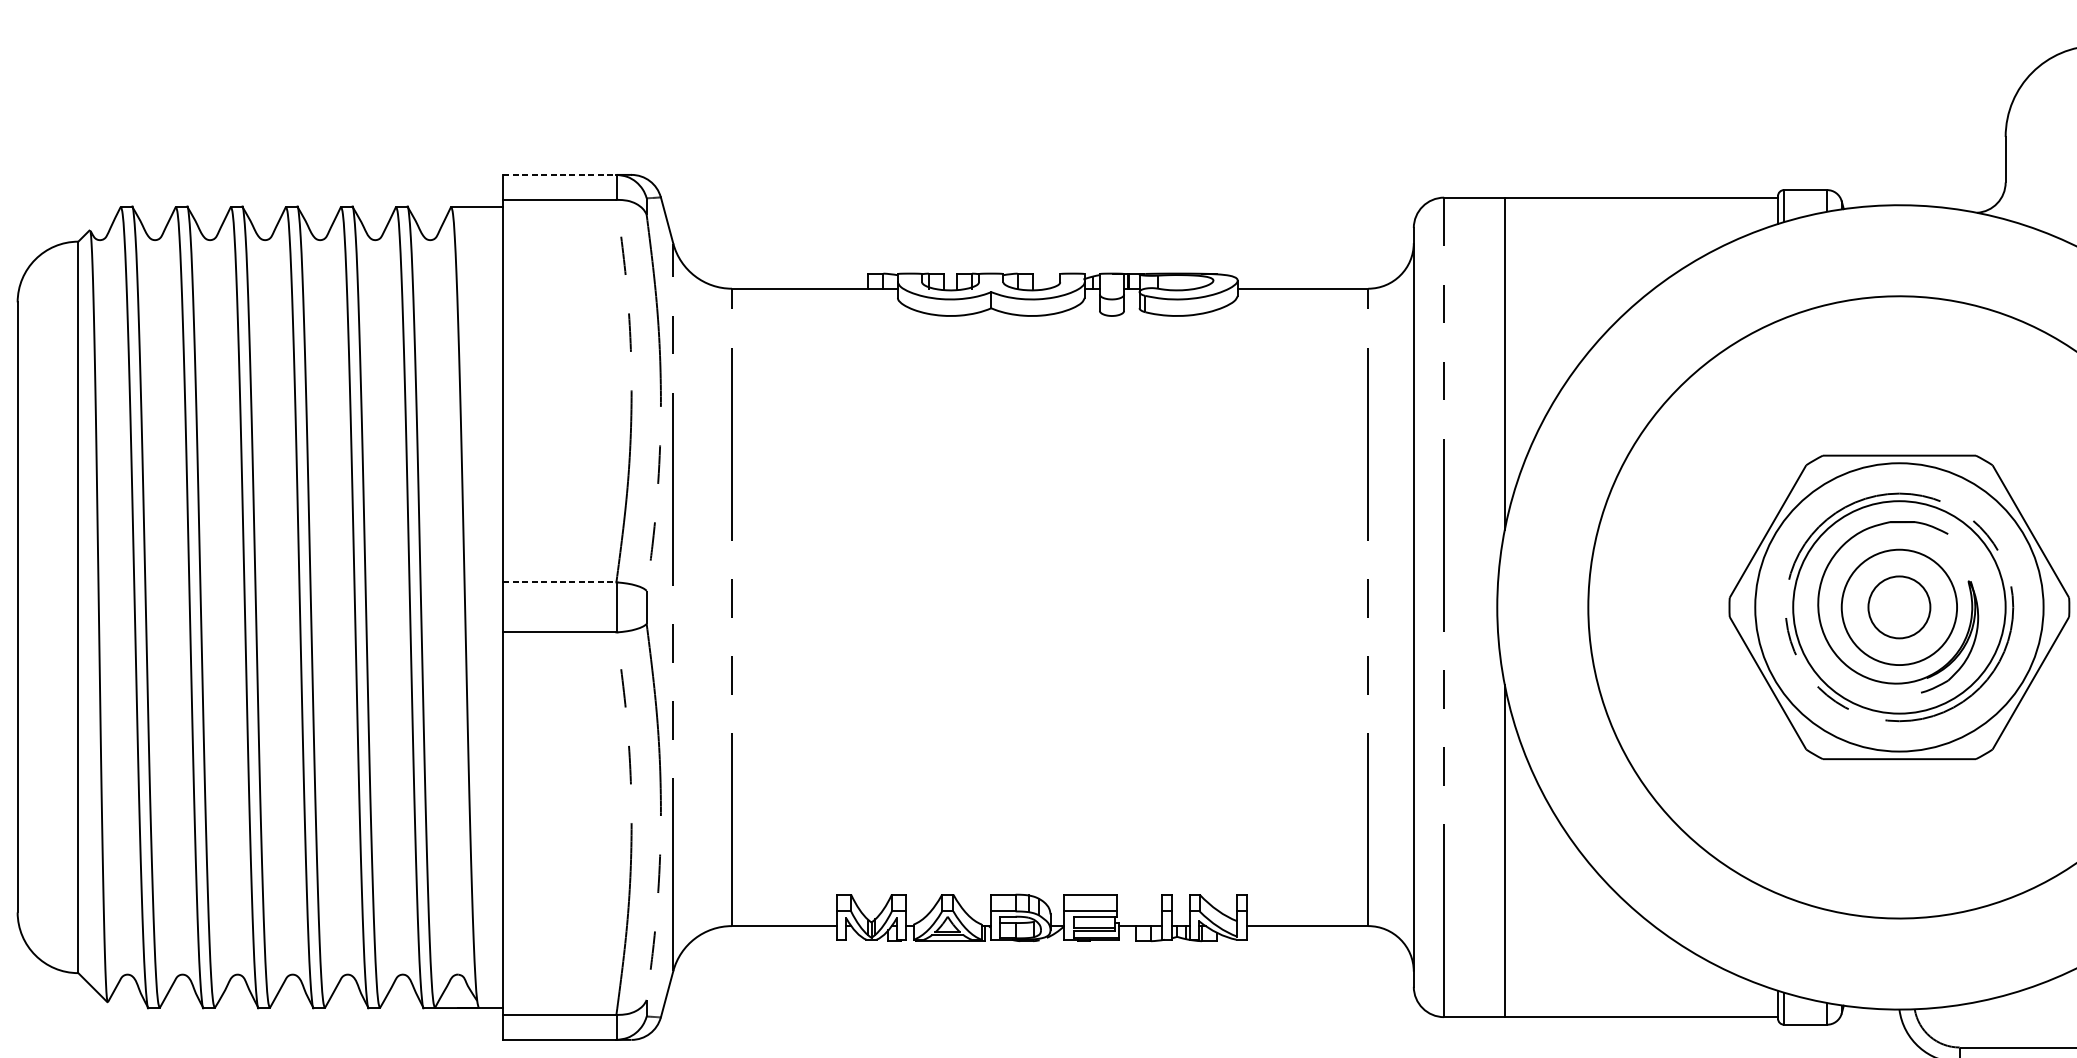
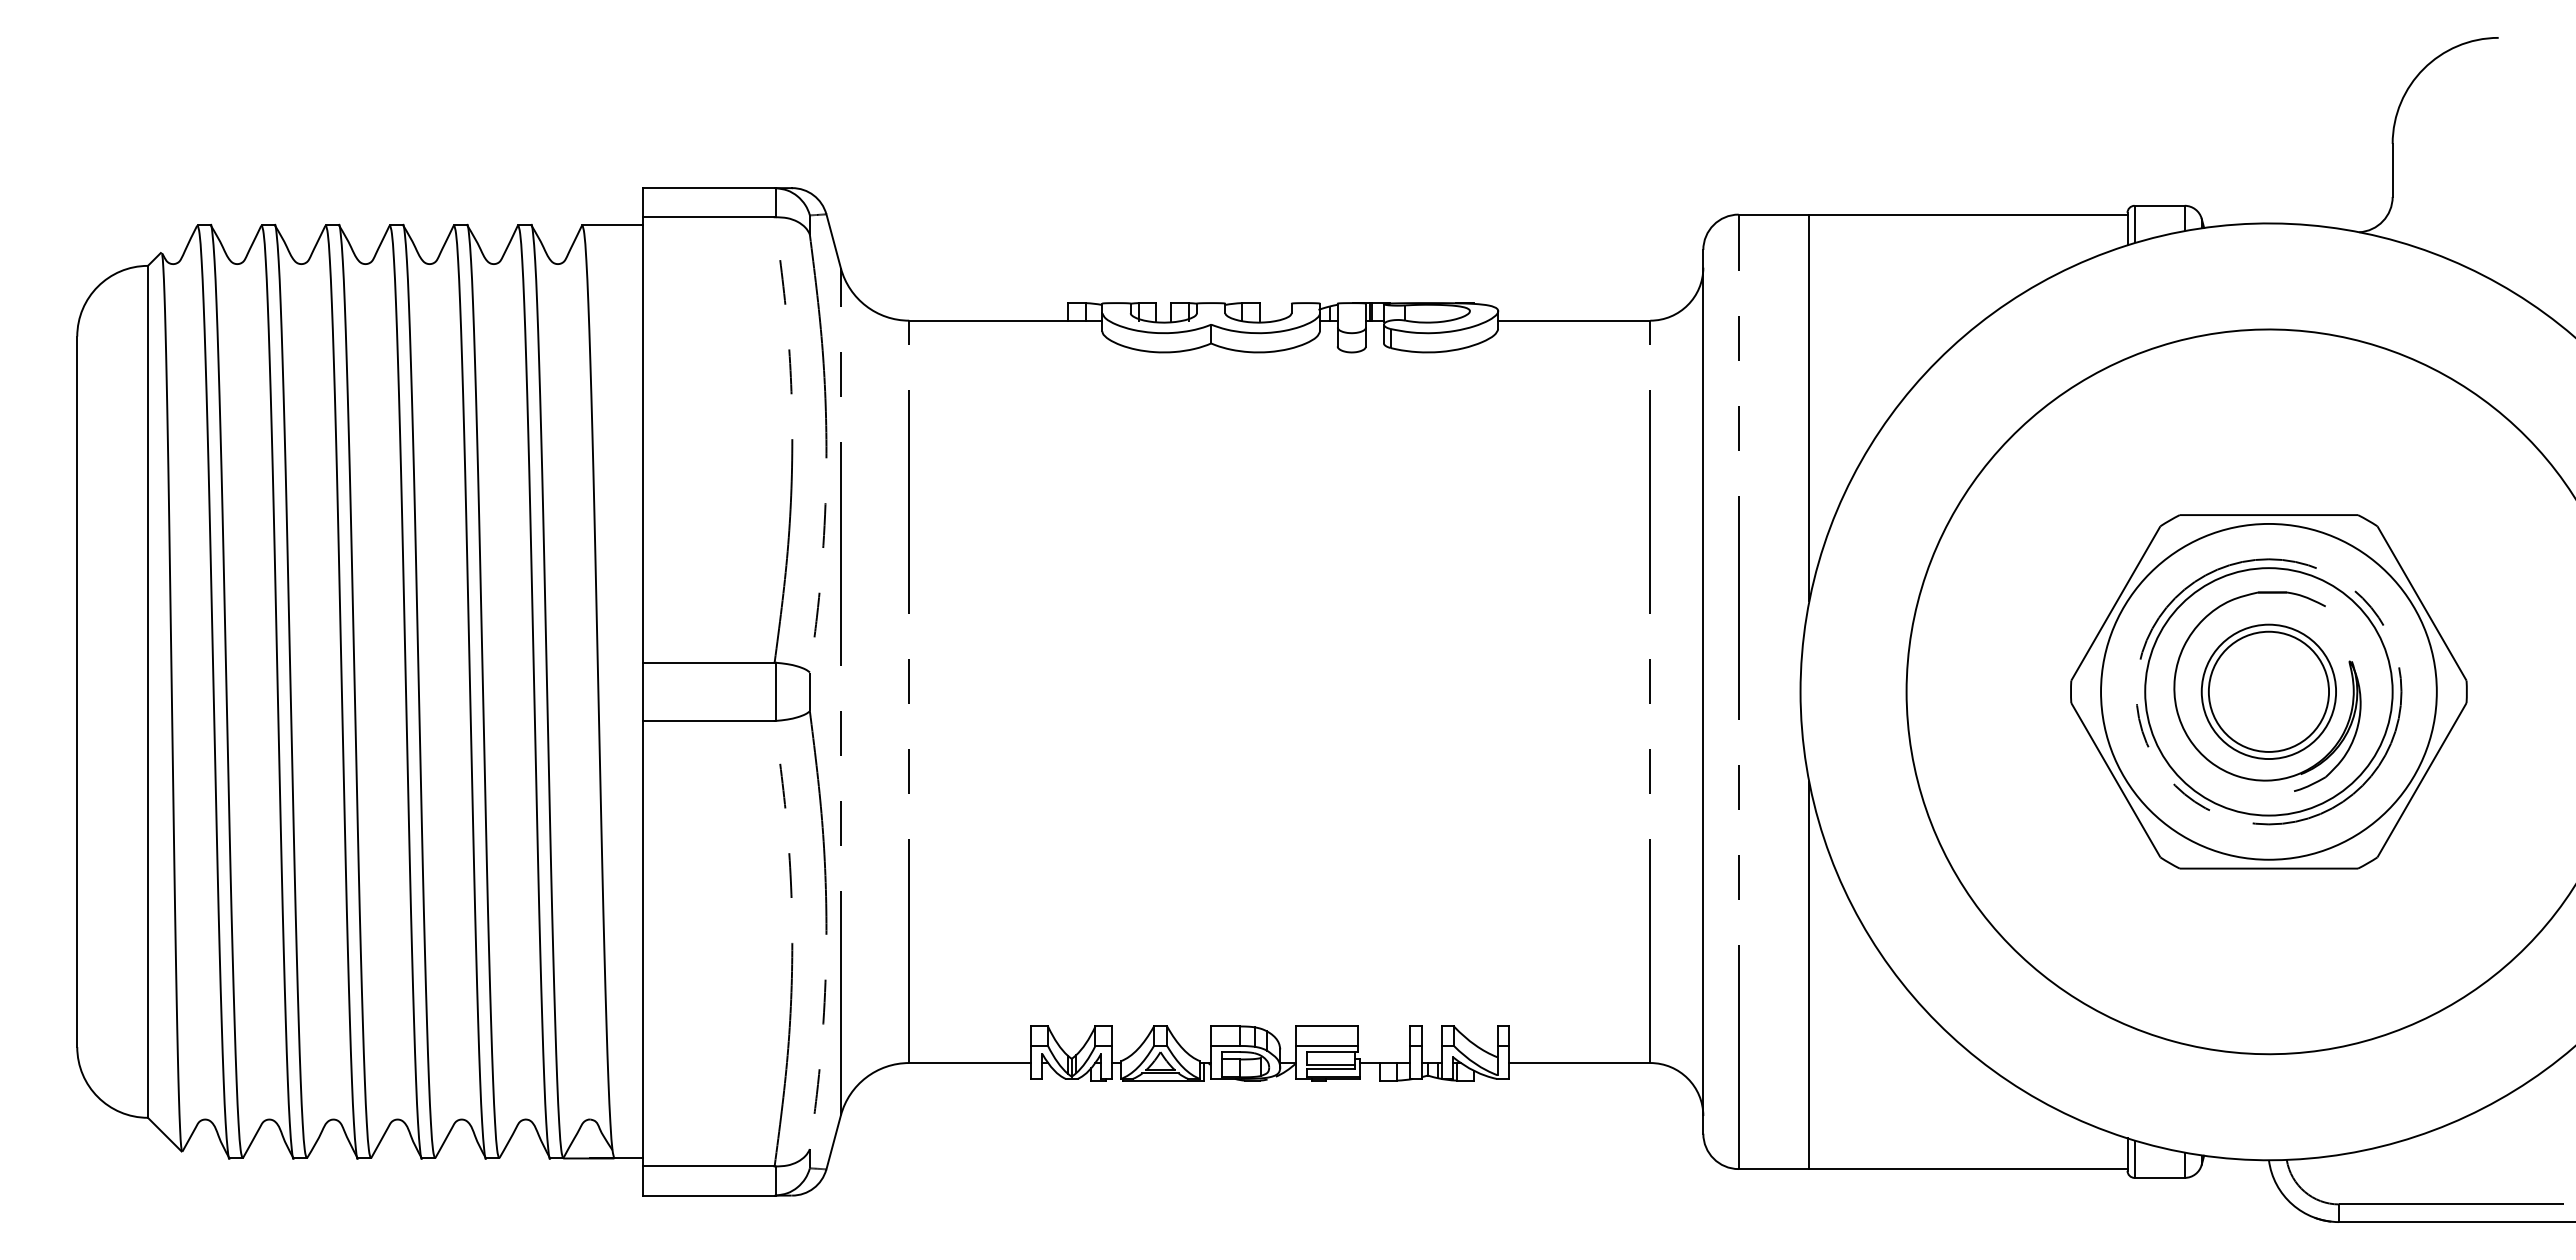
line: (559, 175) -> (708, 188), dashed -> solid
line: (559, 582) -> (708, 662), dashed -> solid
circle: (1899, 607) -> (2268, 691), size x1.67

